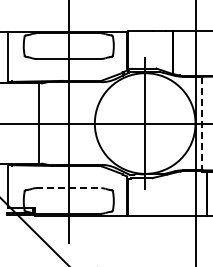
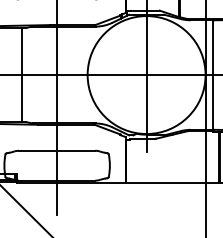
line: (201, 123) -> (212, 75), dashed -> solid
line: (68, 188) -> (56, 151), dashed -> solid

